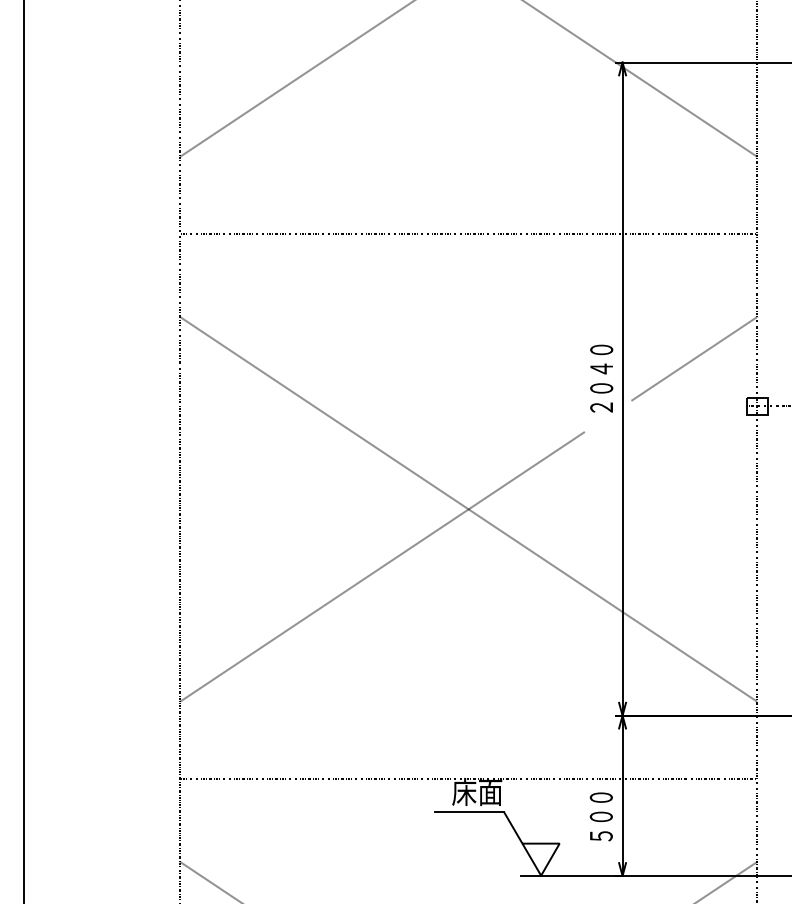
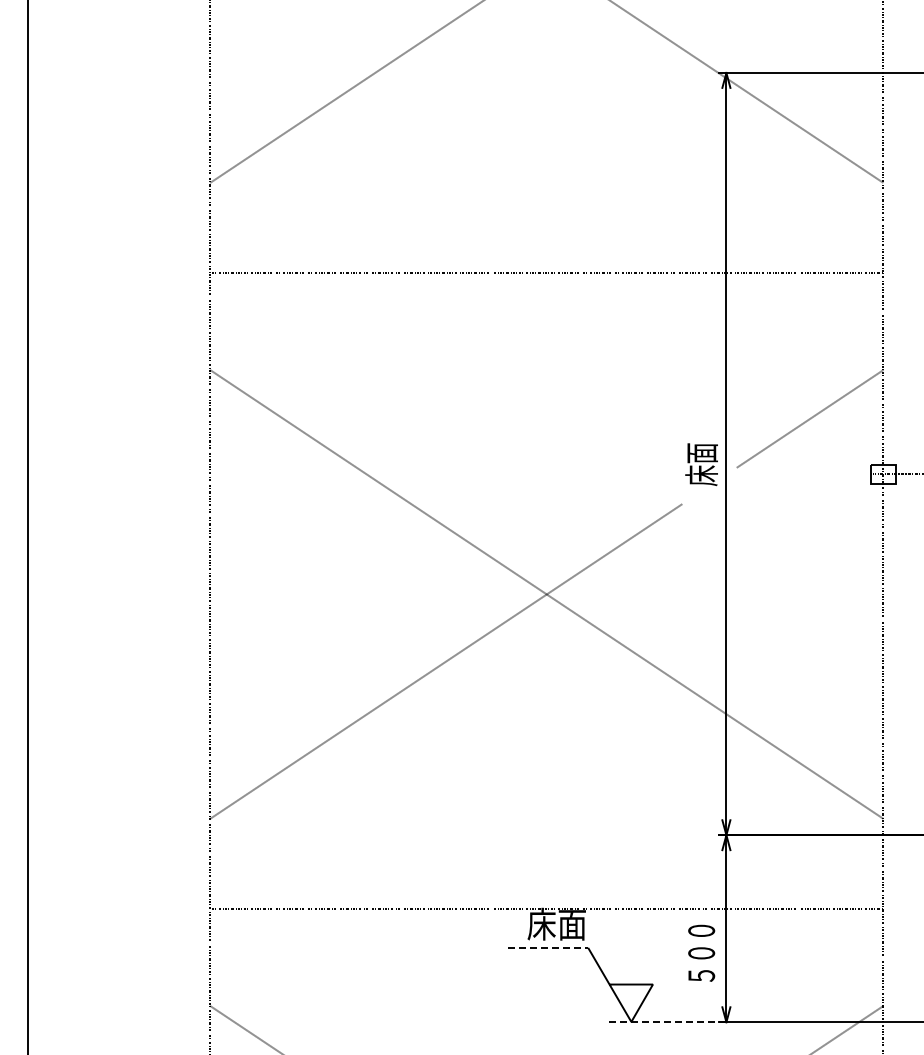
text: (601, 380) -> (701, 444), ２０４０ -> 床面
line: (470, 811) -> (548, 947), solid -> dashed
line: (571, 876) -> (666, 1022), solid -> dashed

